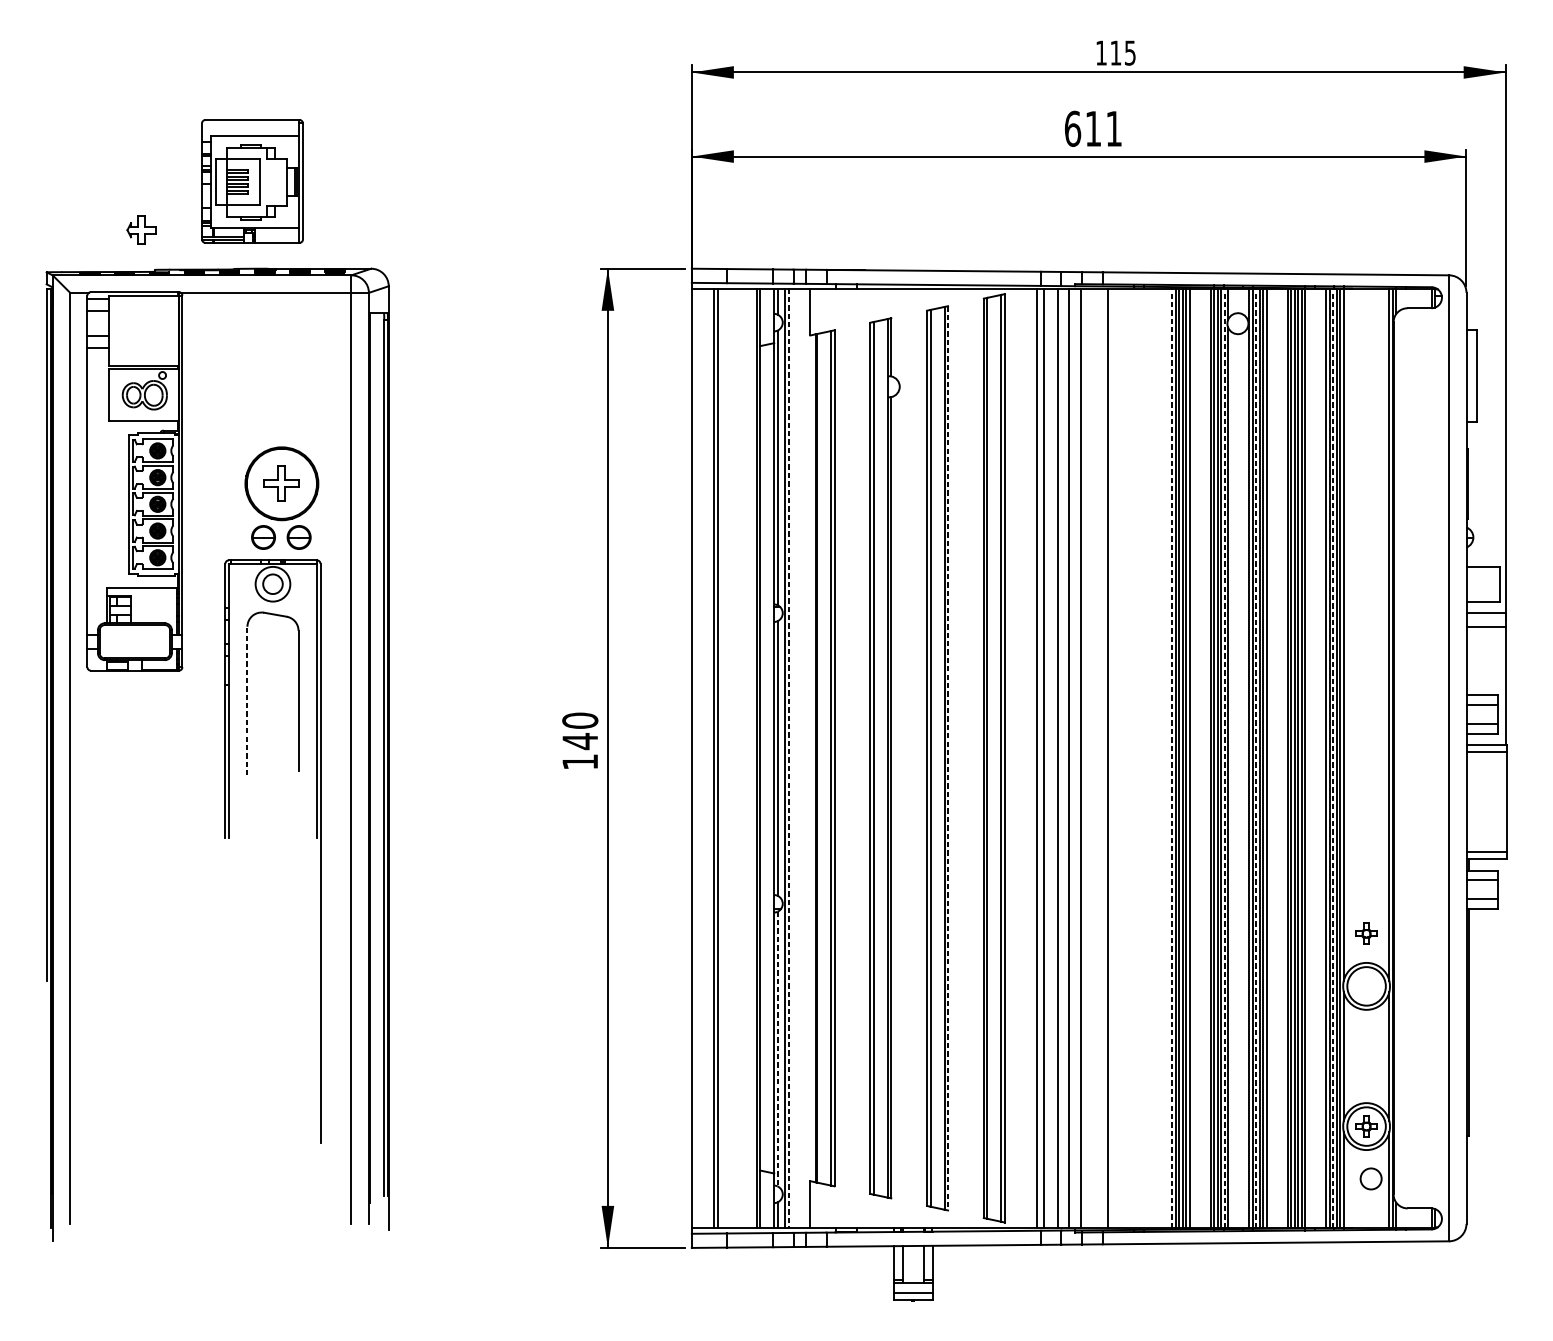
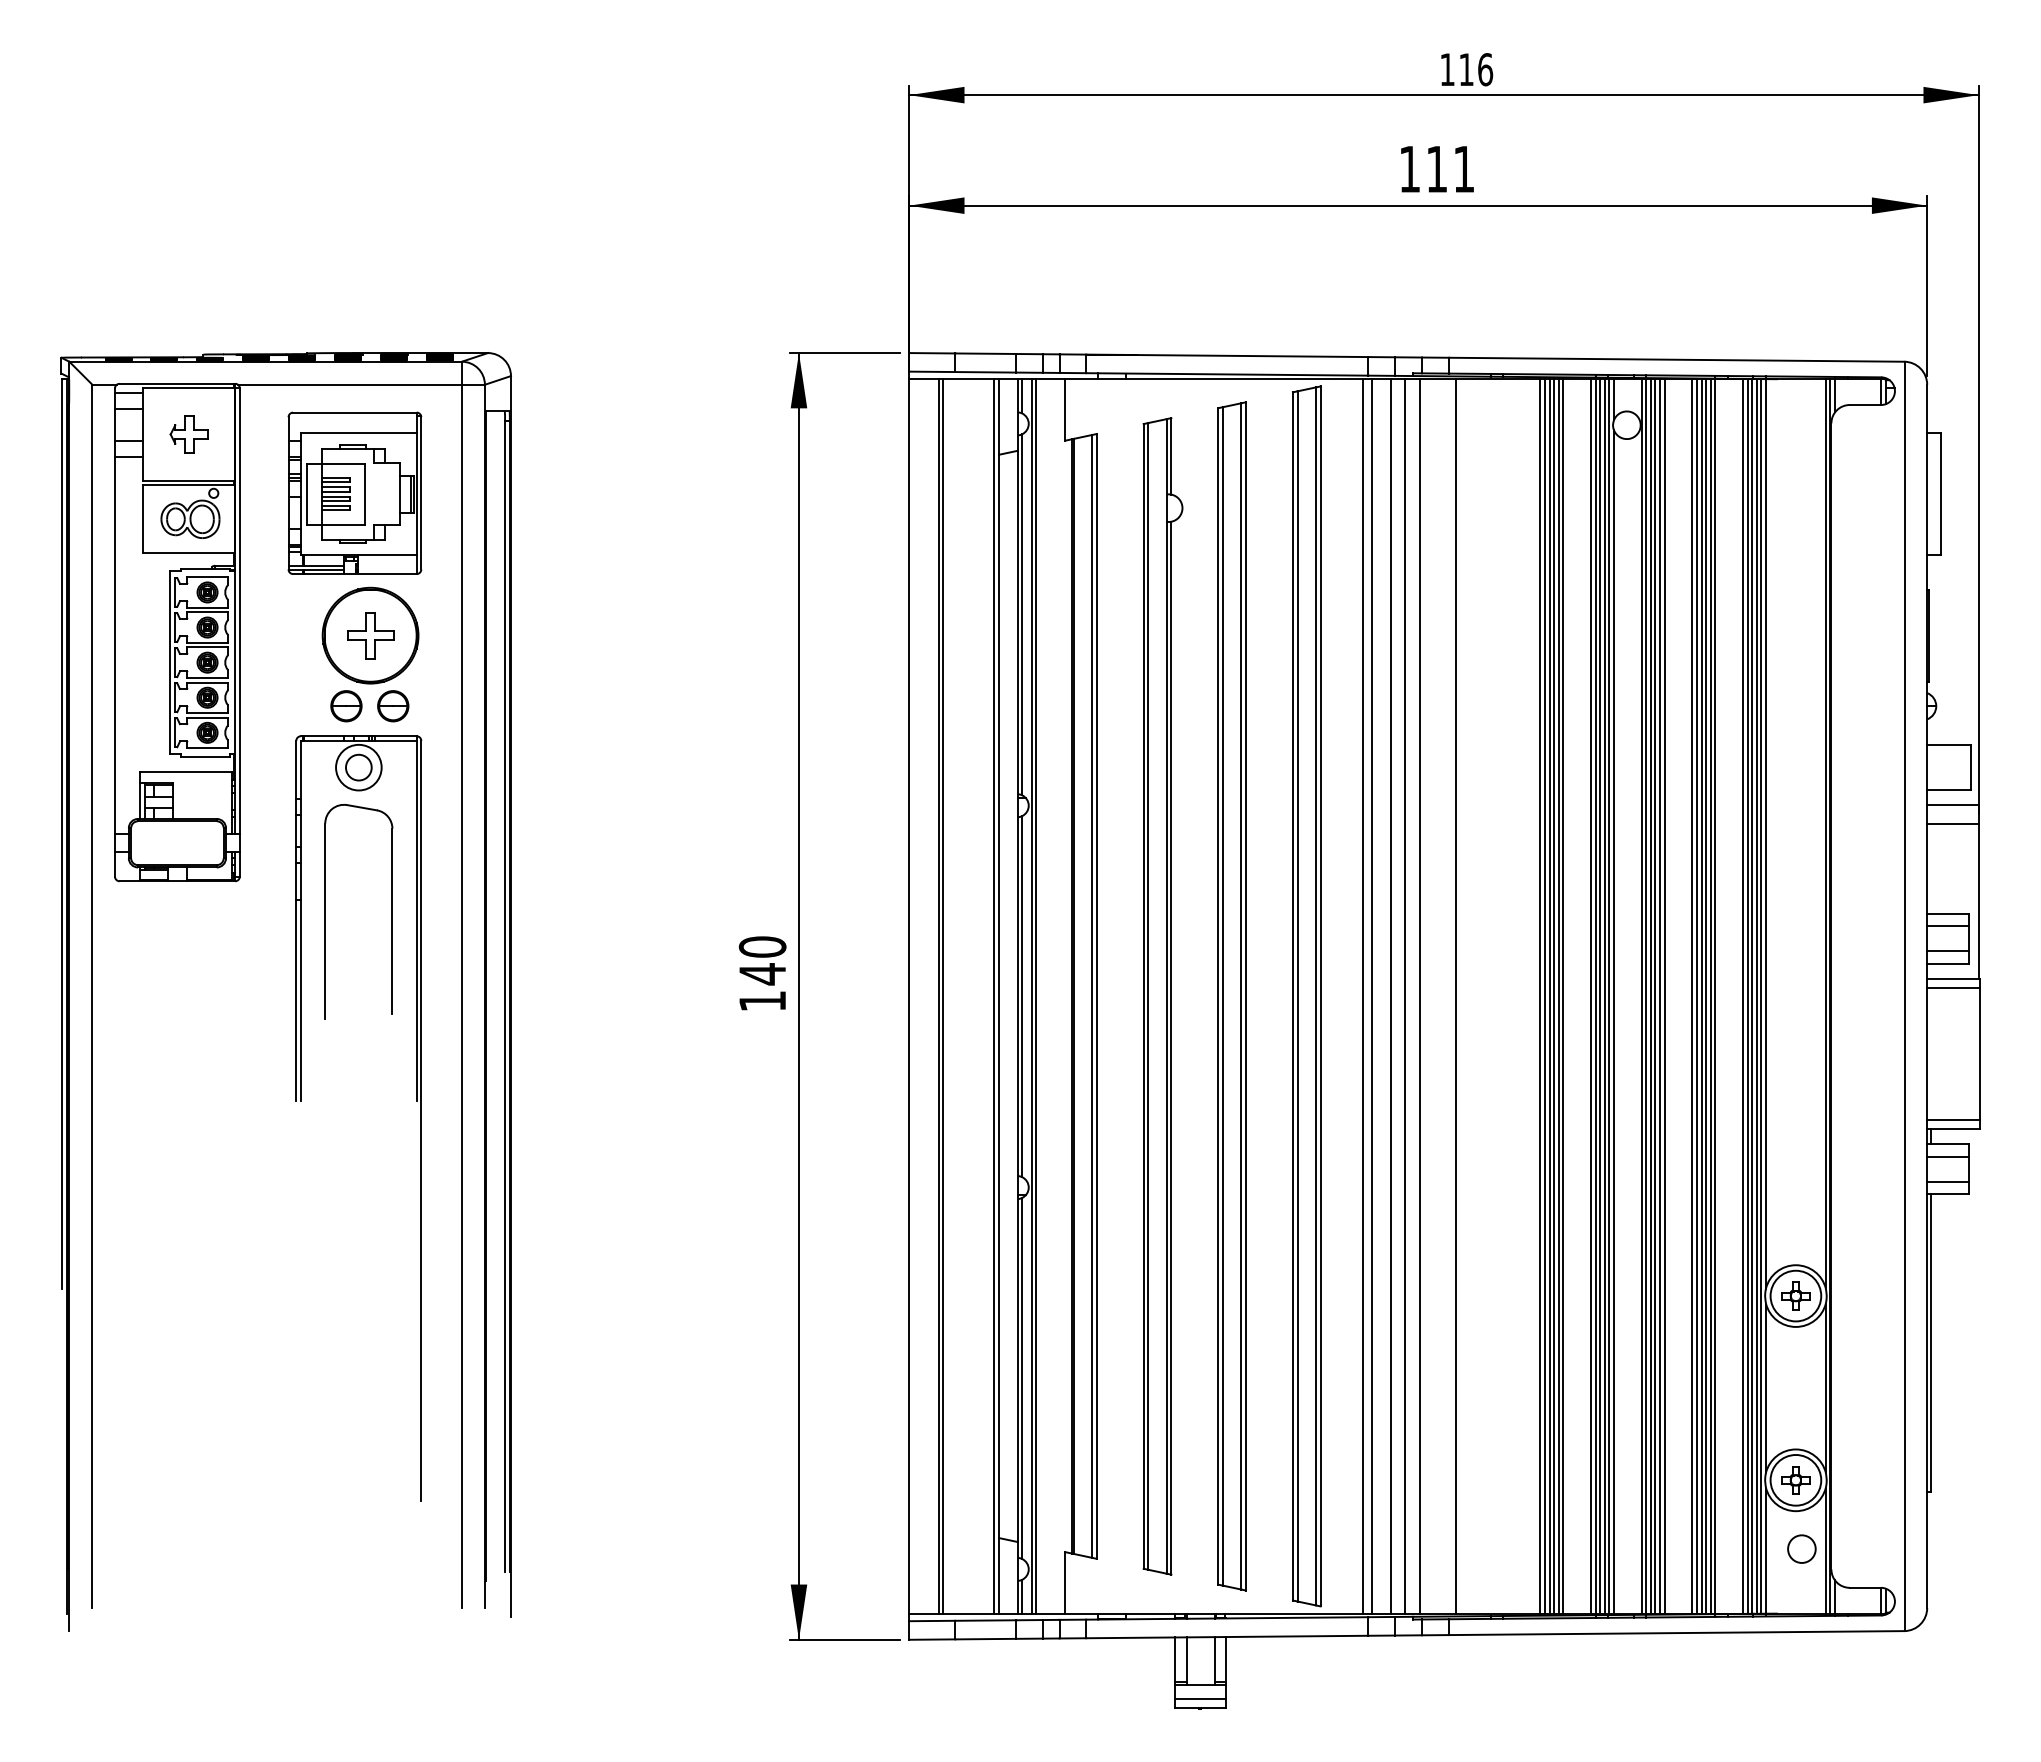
text: (1130, 52) -> (1485, 69), 115 -> 116
text: (1072, 129) -> (1409, 169), 611 -> 111
part: (252, 180) -> (354, 492), moved
part: (141, 230) -> (188, 434), moved
line: (247, 701) -> (325, 921), dashed -> solid
line: (1172, 757) -> (1540, 995), dashed -> solid
line: (1224, 757) -> (1609, 995), dashed -> solid
line: (1255, 757) -> (1650, 995), dashed -> solid
line: (1333, 757) -> (1752, 995), dashed -> solid
line: (788, 758) -> (1036, 996), dashed -> solid
line: (947, 758) -> (1245, 996), dashed -> solid
part: (1366, 933) -> (1795, 1295), moved
line: (778, 1049) -> (1022, 1378), dashed -> solid

